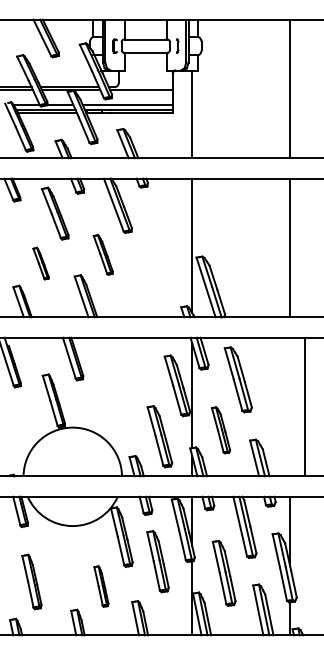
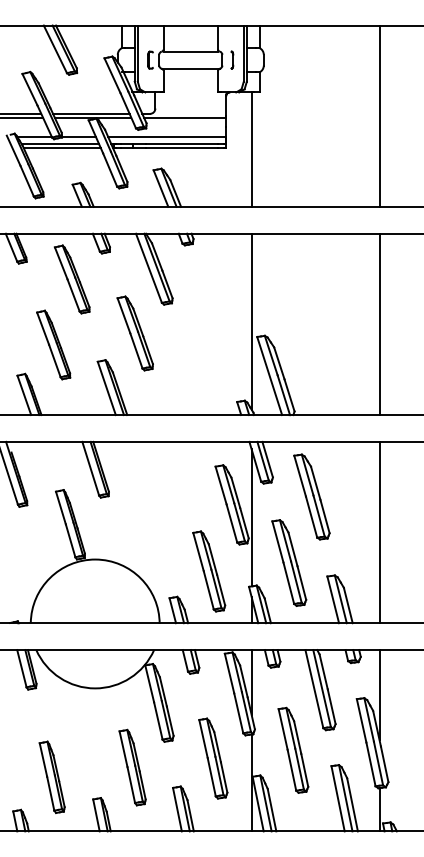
part: (102, 254) -> (134, 332), size x1.43
part: (40, 263) -> (52, 344), size x1.67
line: (305, 406) -> (380, 531), moved
part: (220, 430) -> (288, 563), size x1.43
part: (157, 561) -> (212, 758), moved
part: (31, 581) -> (51, 776), moved
part: (101, 586) -> (132, 767), size x1.43

